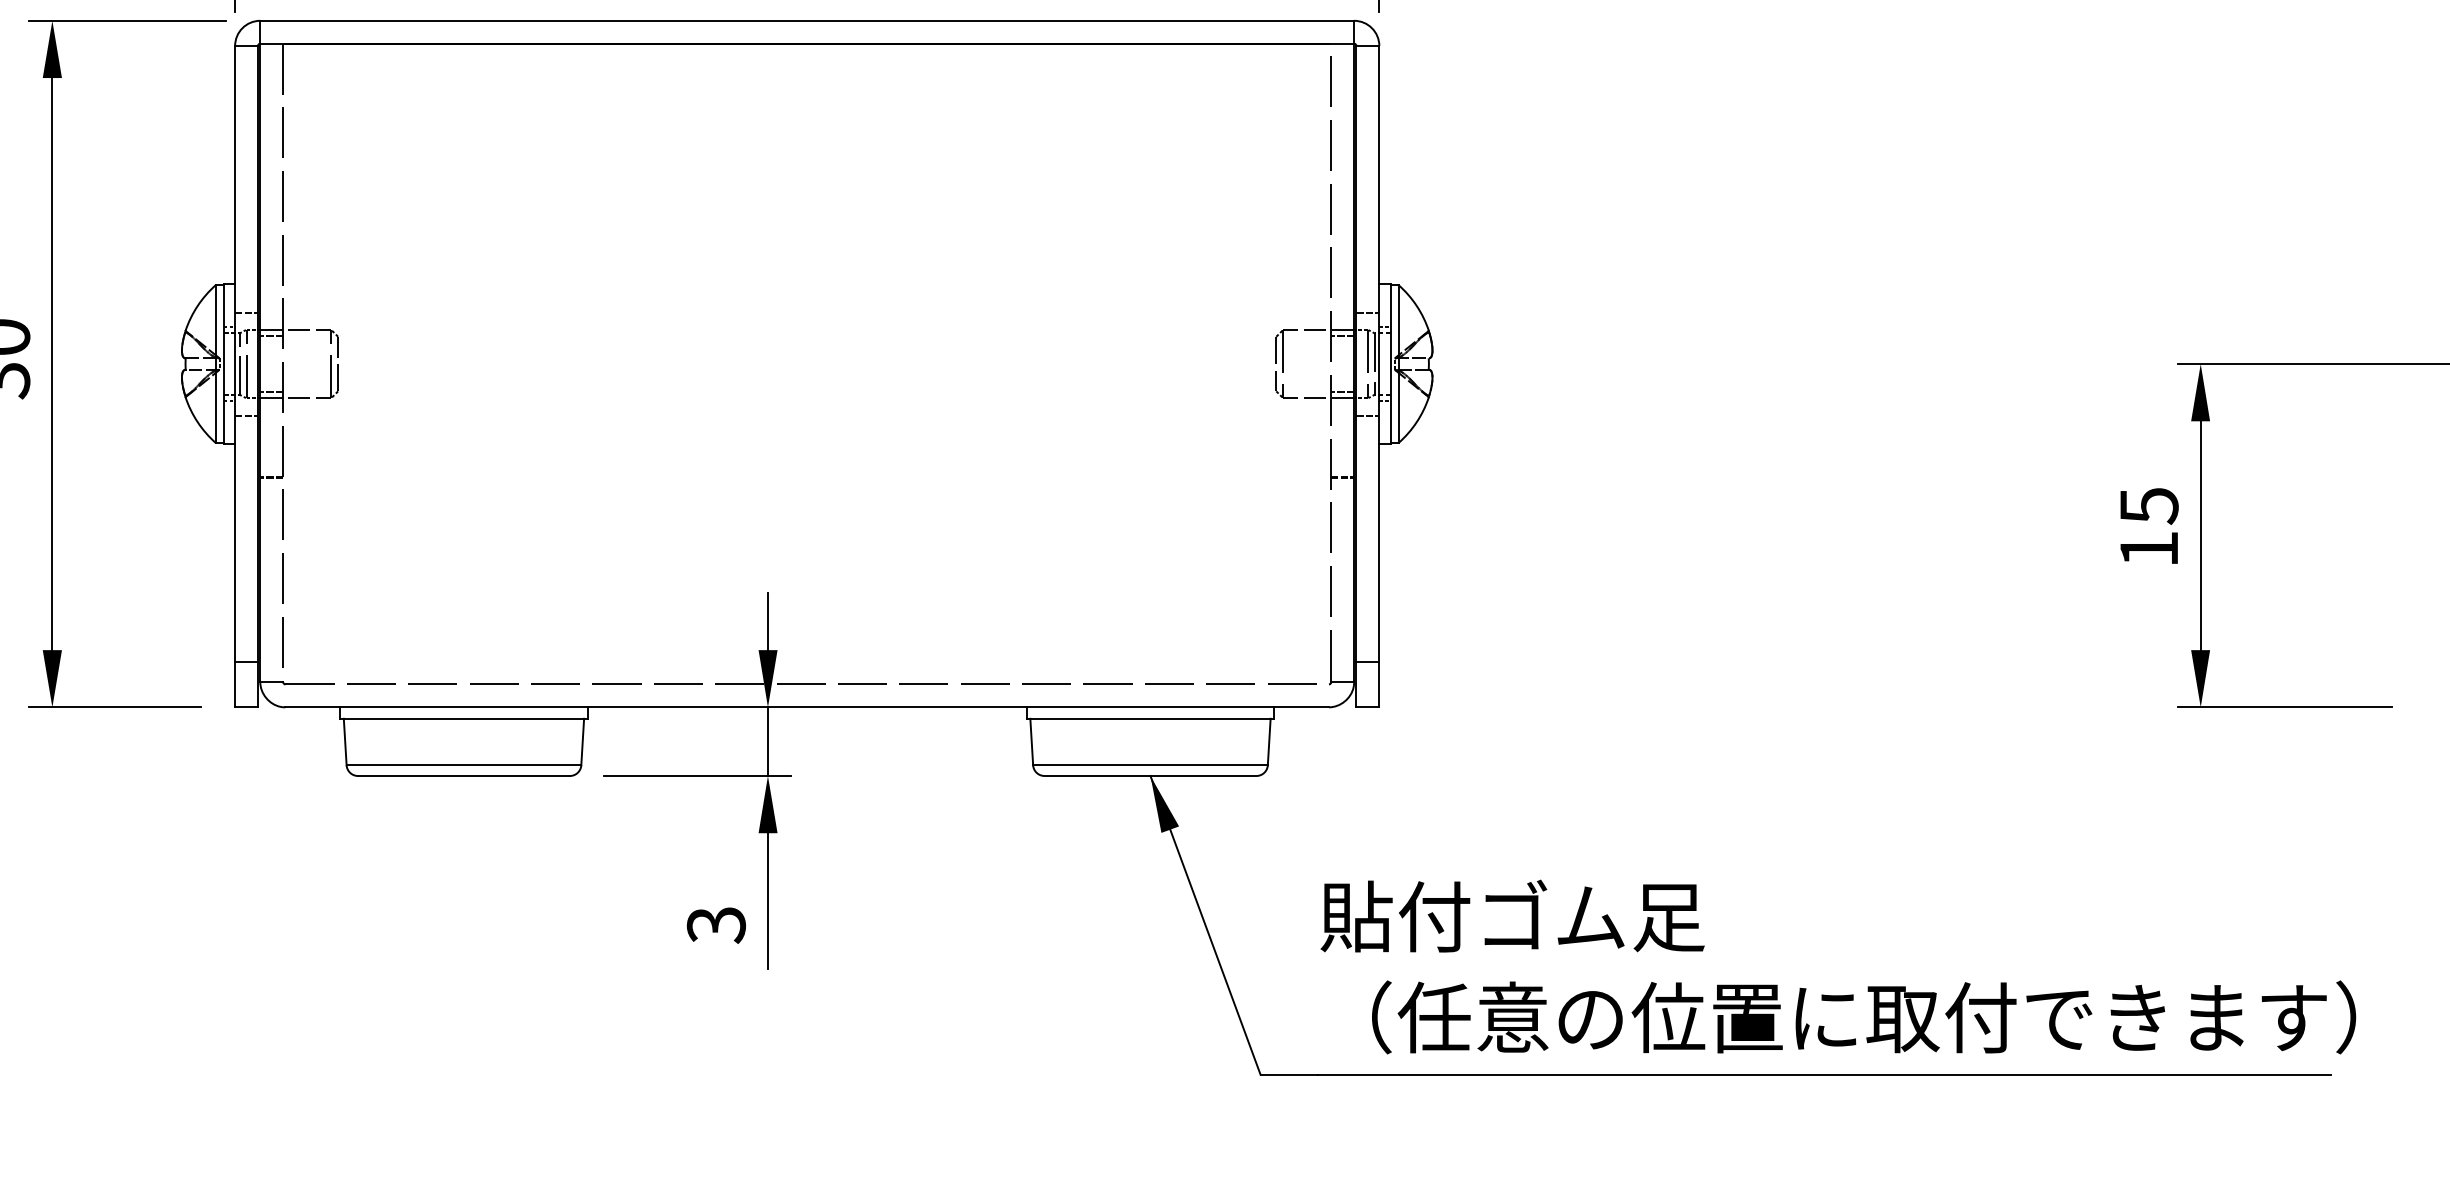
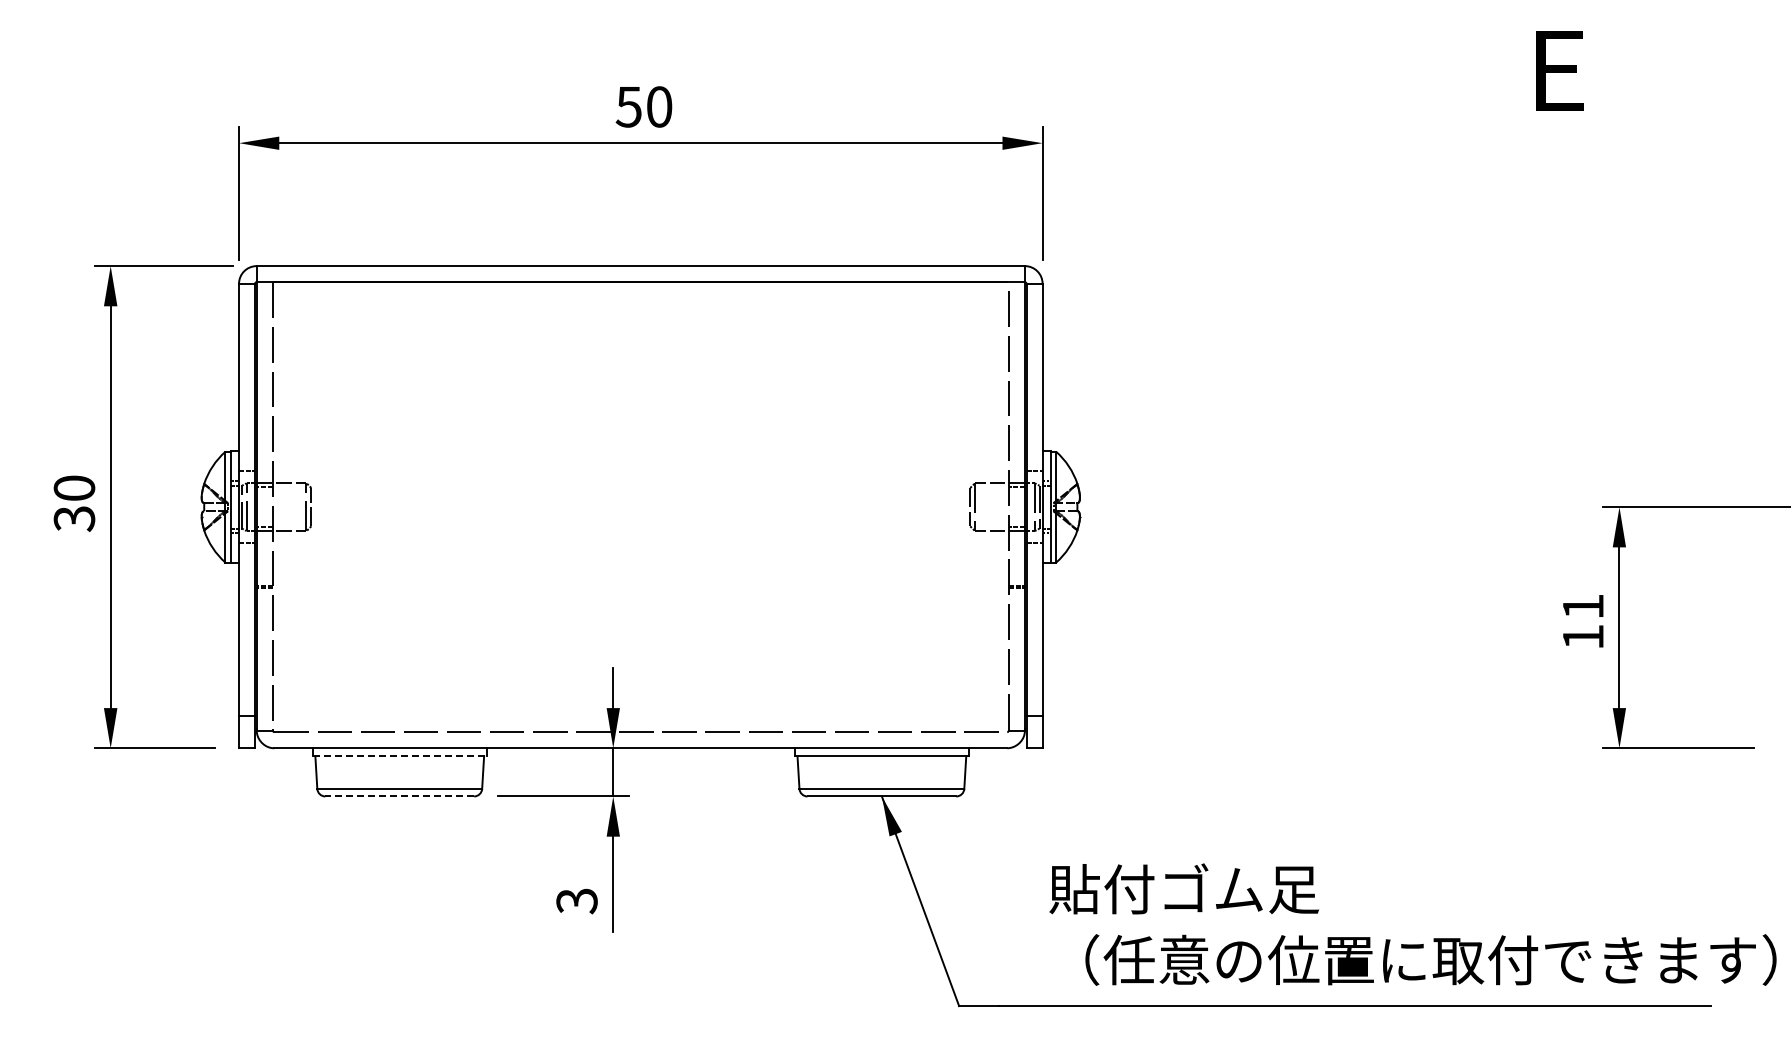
text: (2149, 506) -> (1583, 607), 15 -> 11
line: (463, 719) -> (399, 756), solid -> dashed
line: (463, 776) -> (399, 796), solid -> dashed
text: (1837, 966) -> (1412, 924), moved

